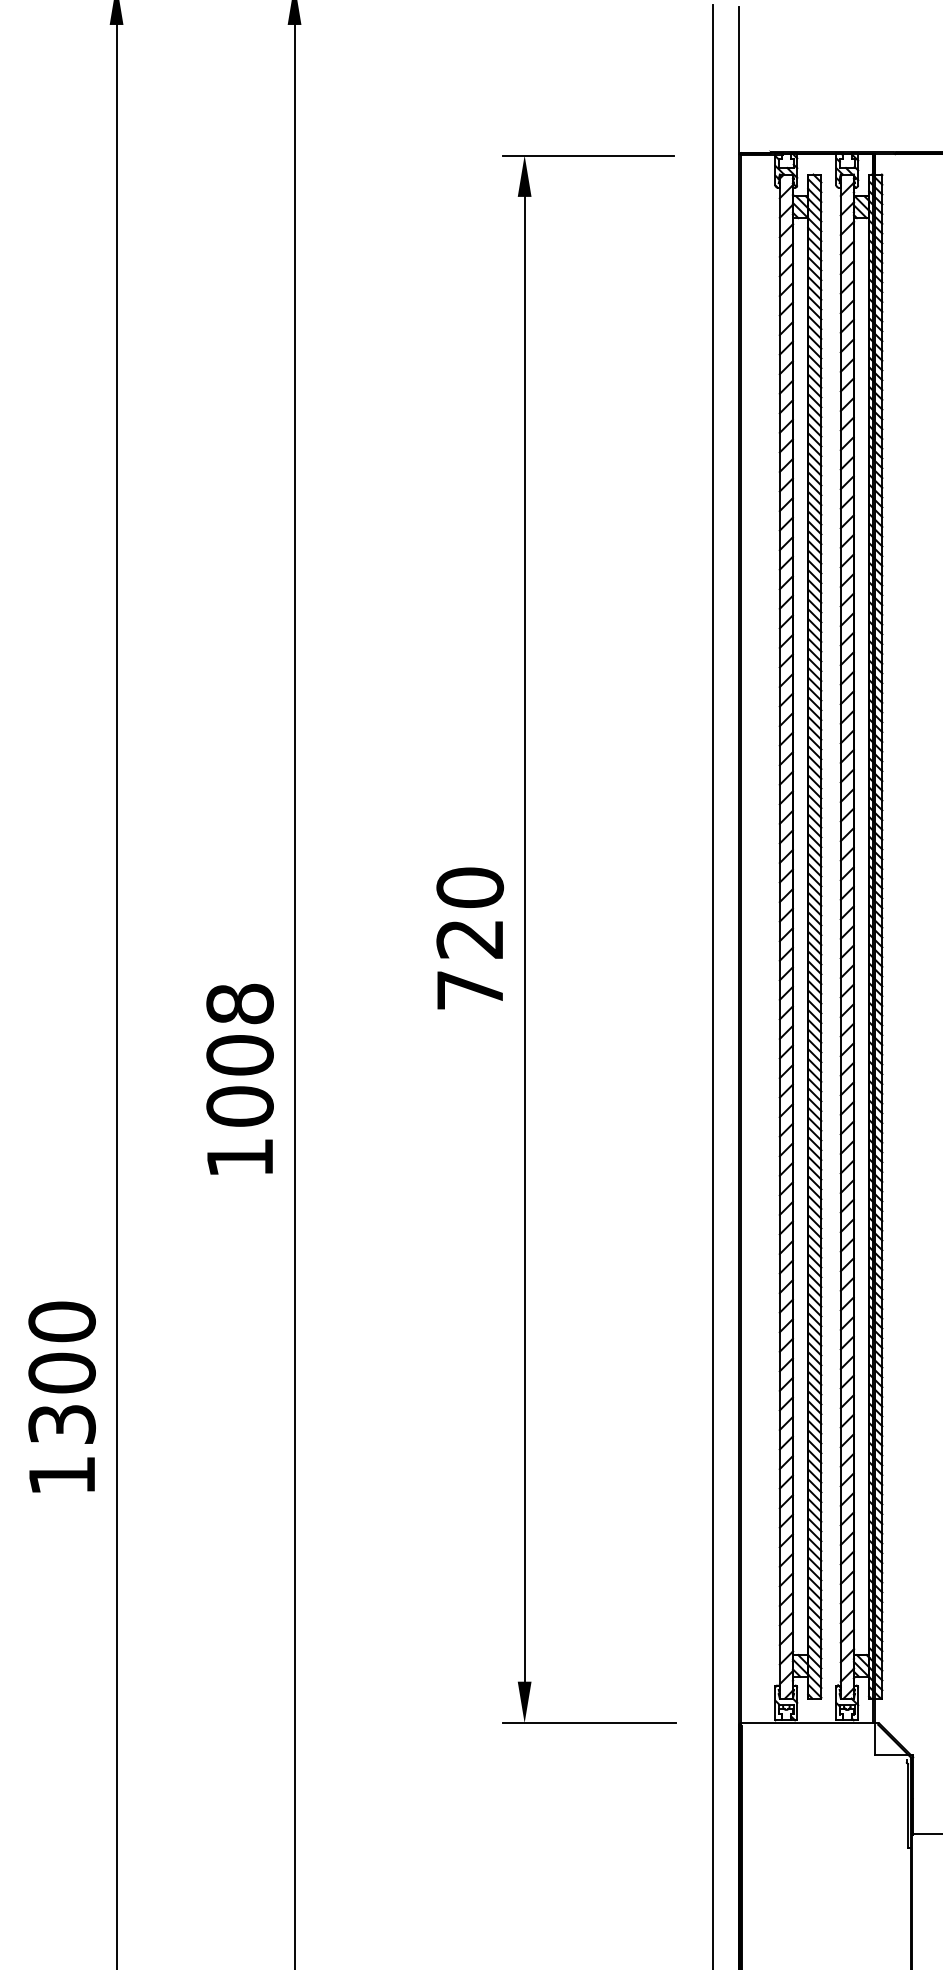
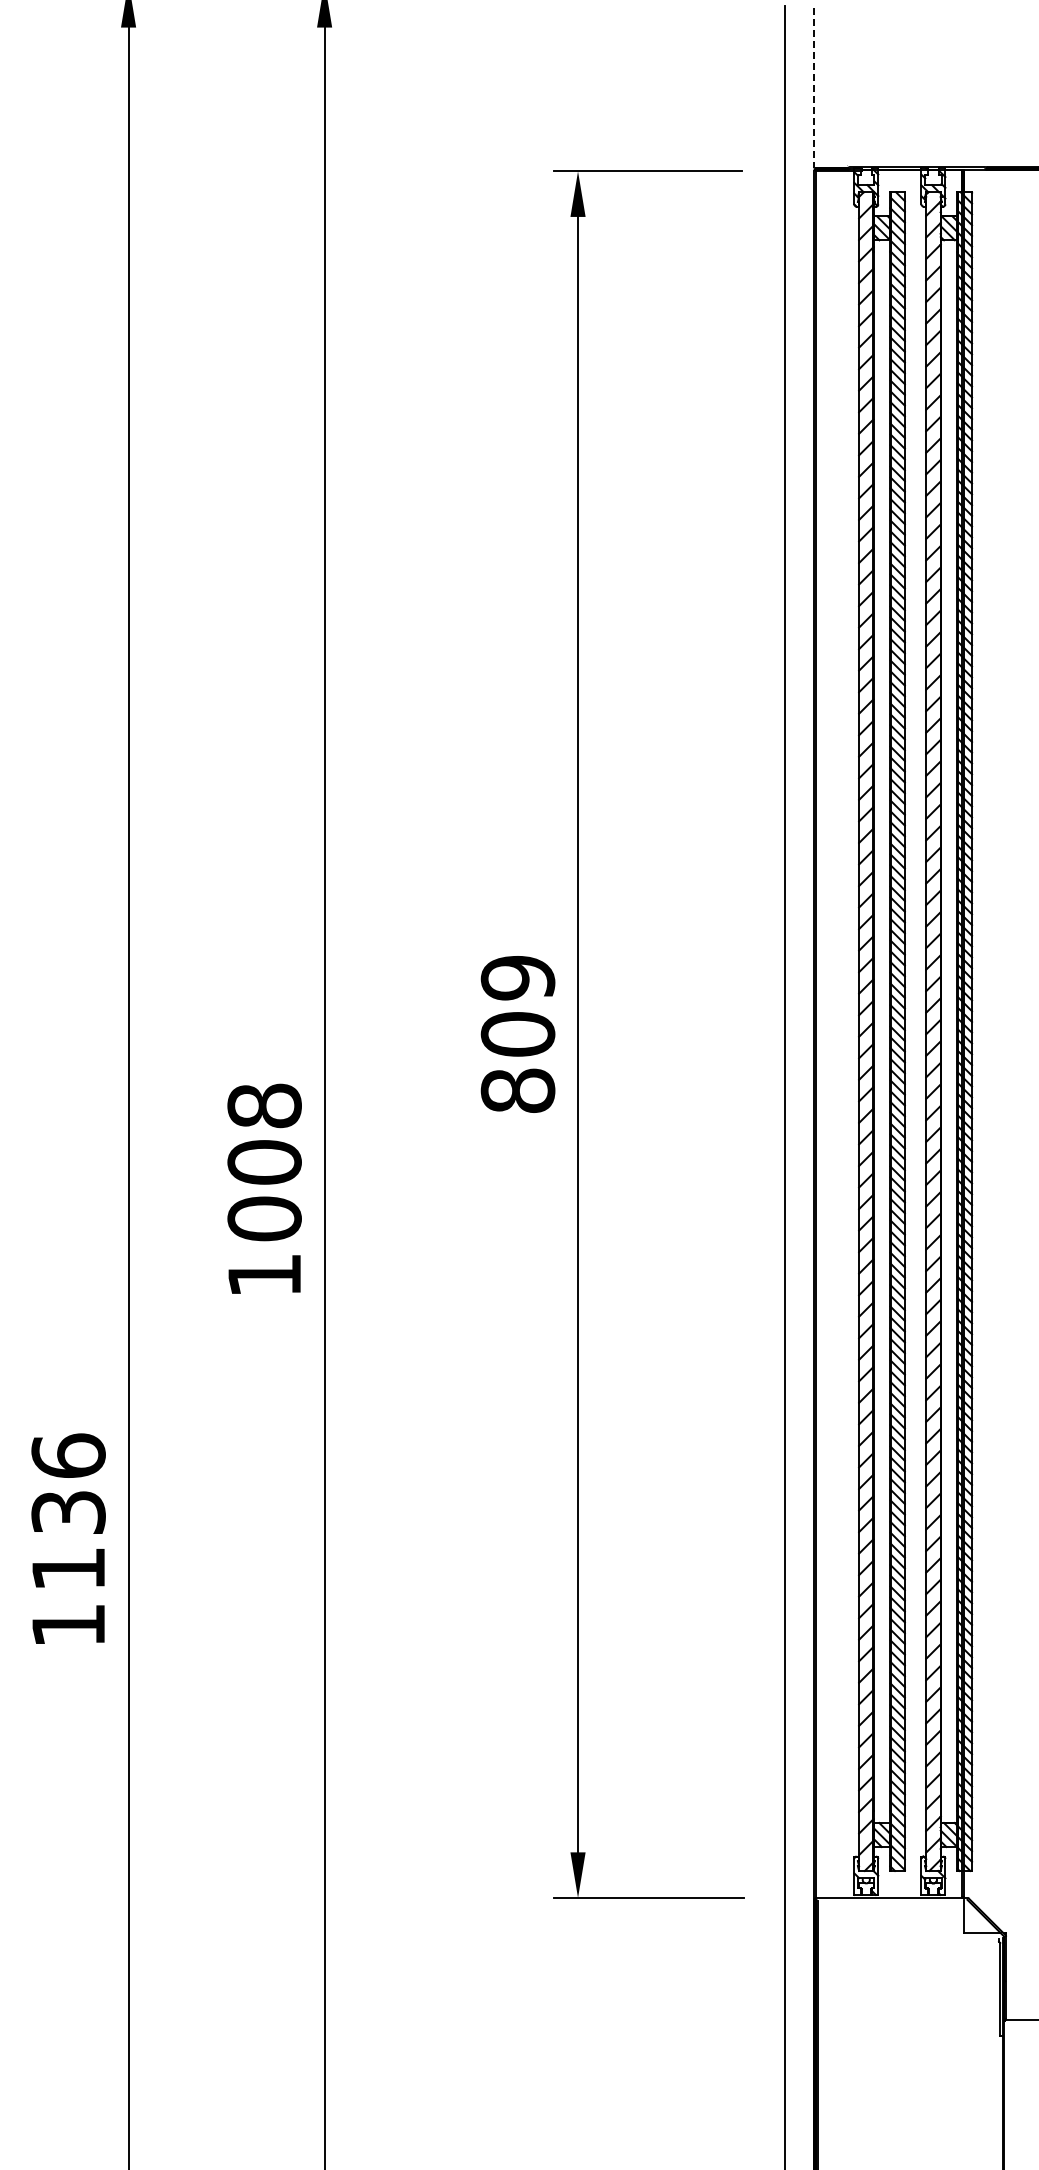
line: (739, 80) -> (814, 88), solid -> dashed
text: (469, 938) -> (517, 1033), 720 -> 809
text: (62, 1372) -> (68, 1511), 1300 -> 1136

